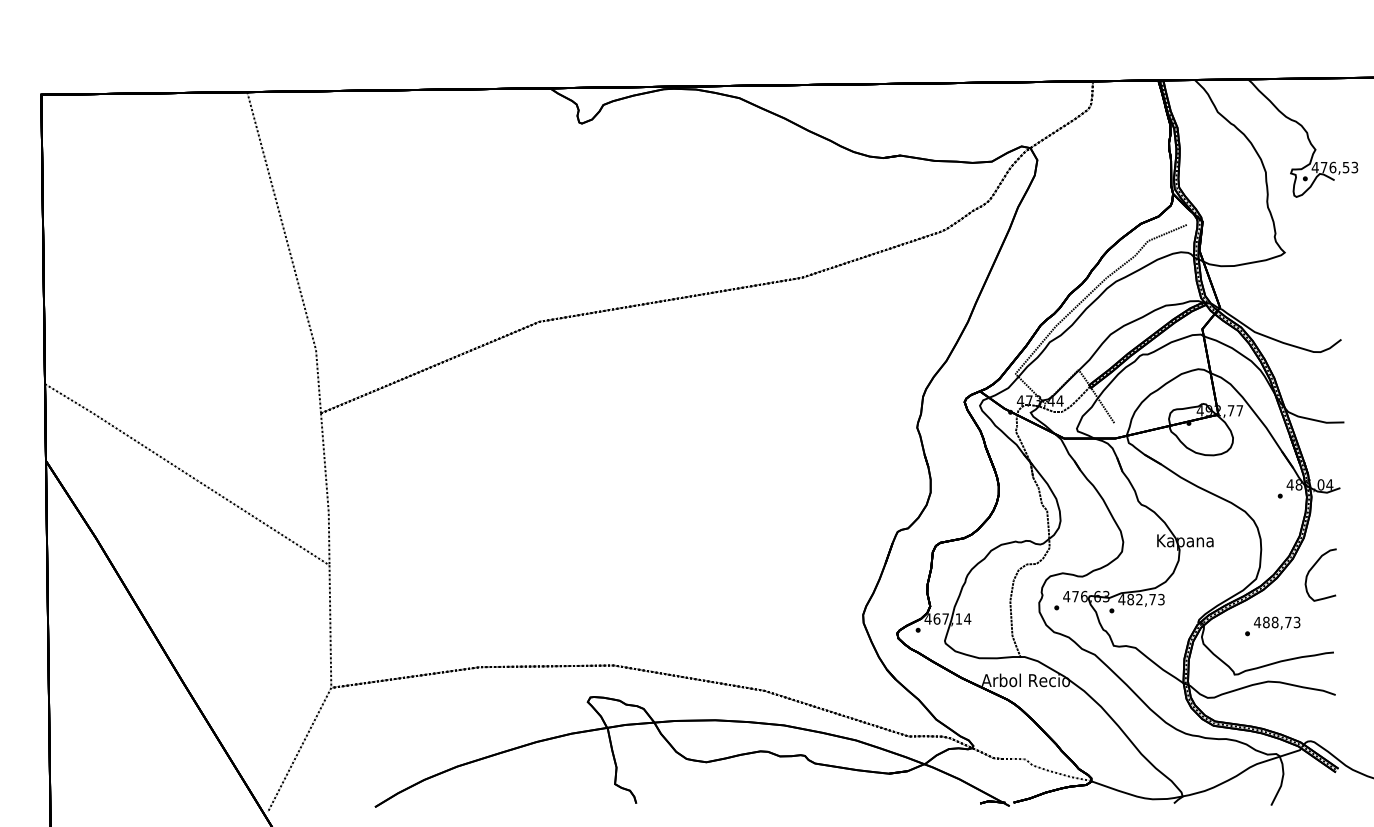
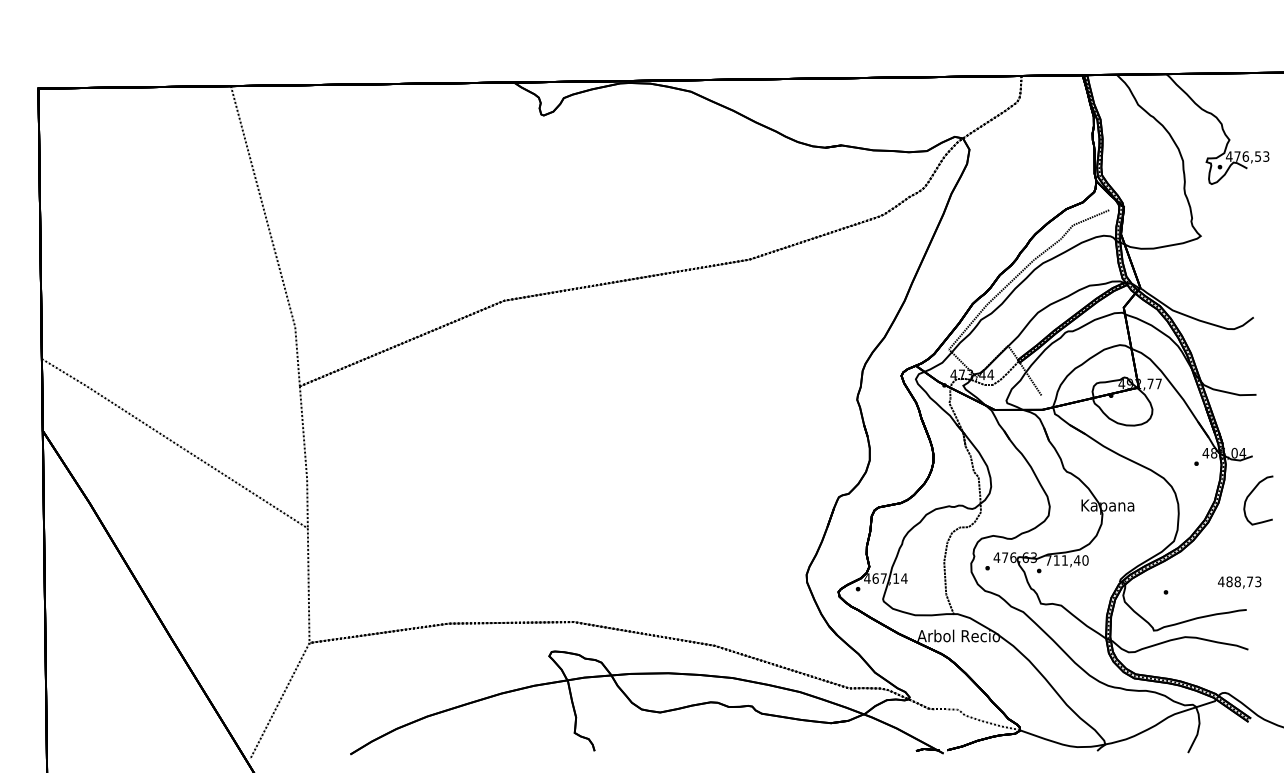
curve: (1312, 569) -> (1250, 495), moved
text: (1141, 599) -> (1066, 560), 482,73 -> 711,40
text: (1276, 623) -> (1239, 582), moved

